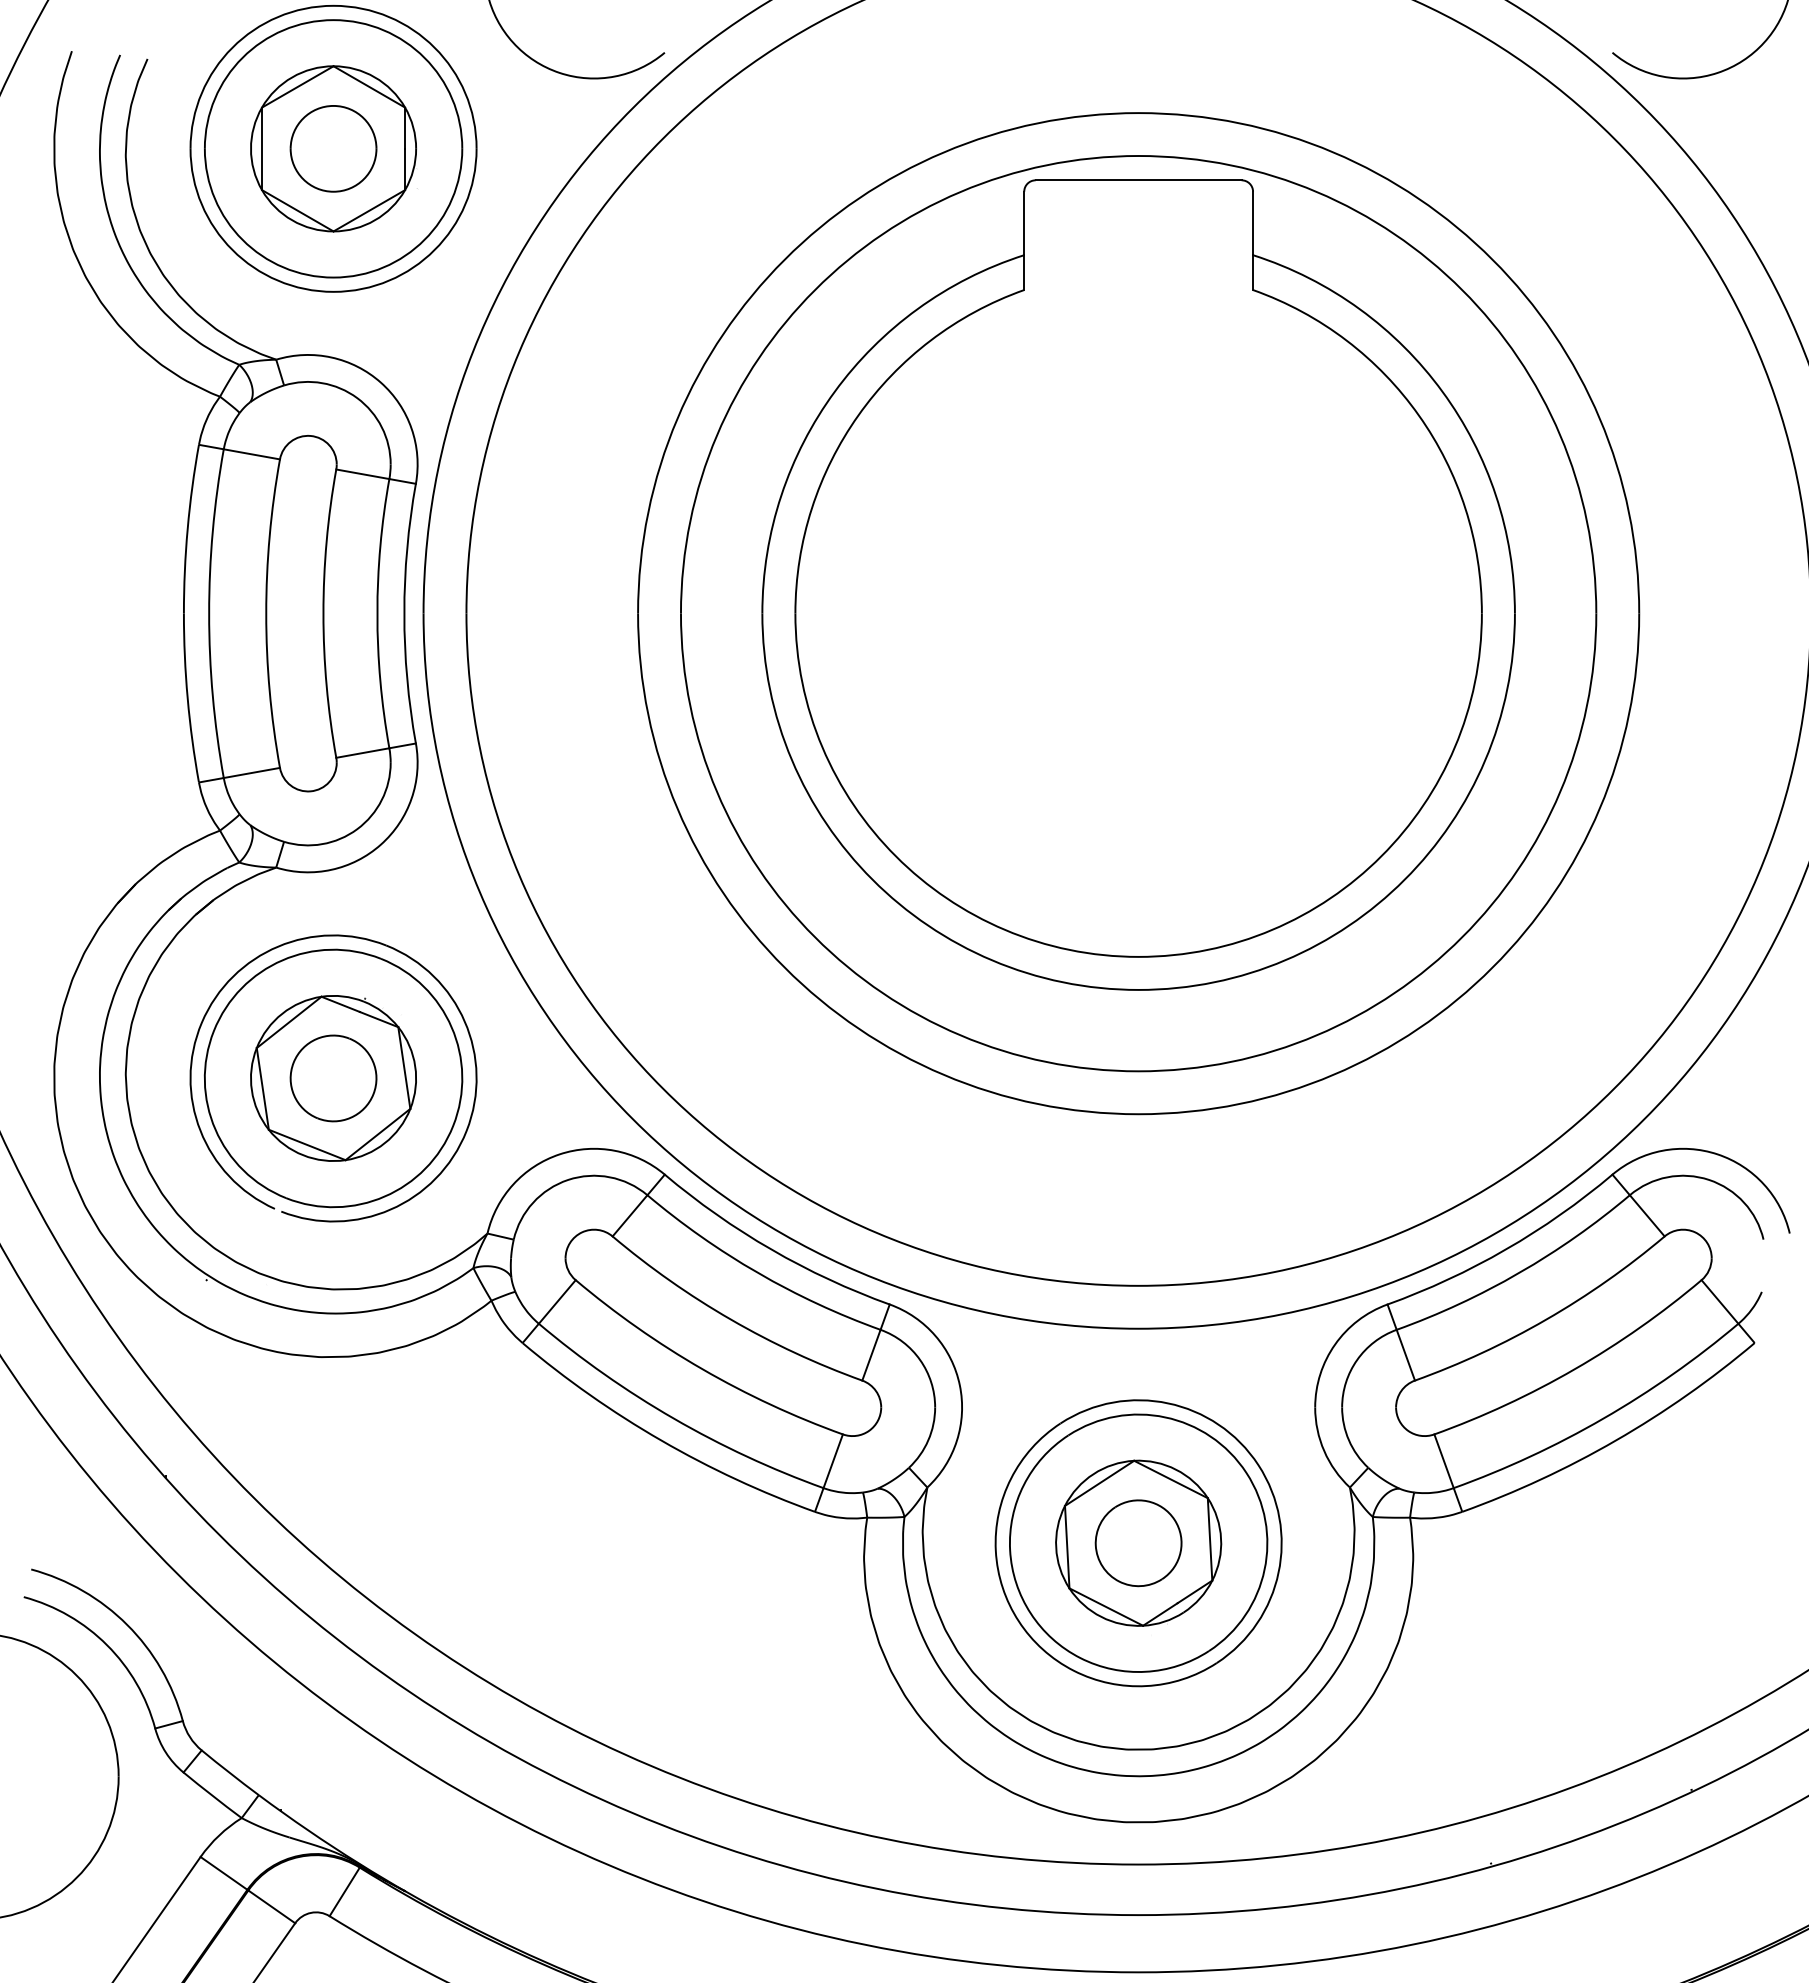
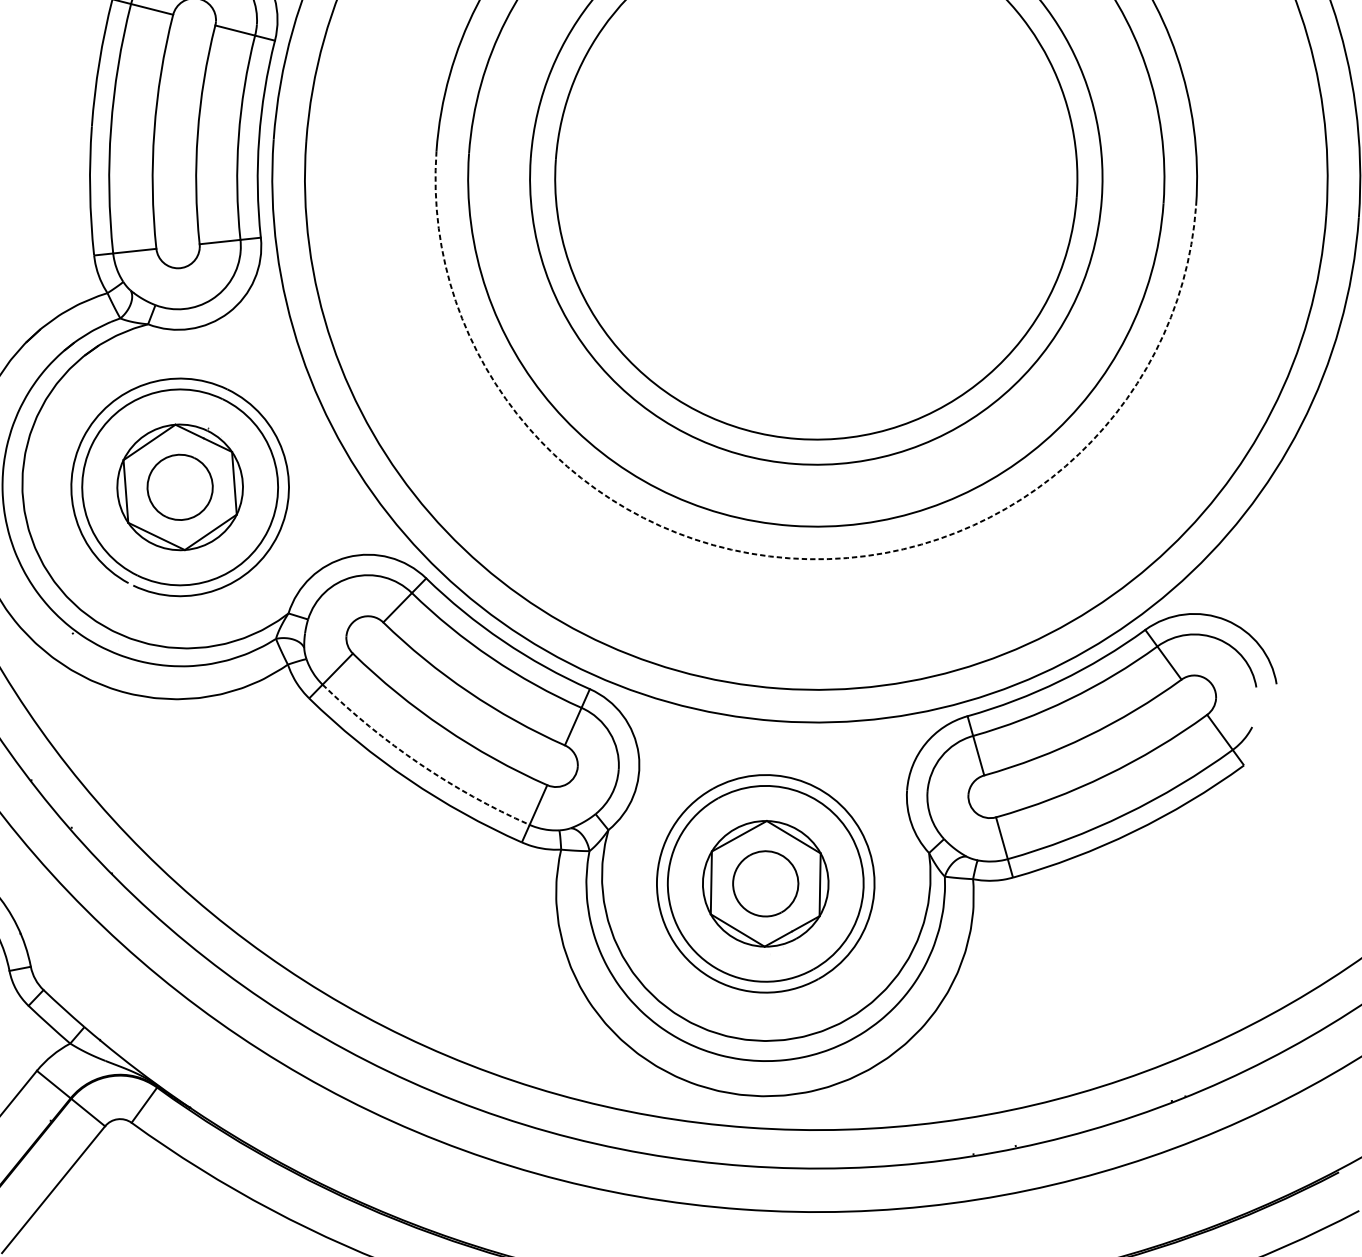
arc: (1138, 1114) -> (788, 558), solid -> dashed
arc: (673, 1418) -> (419, 763), solid -> dashed

